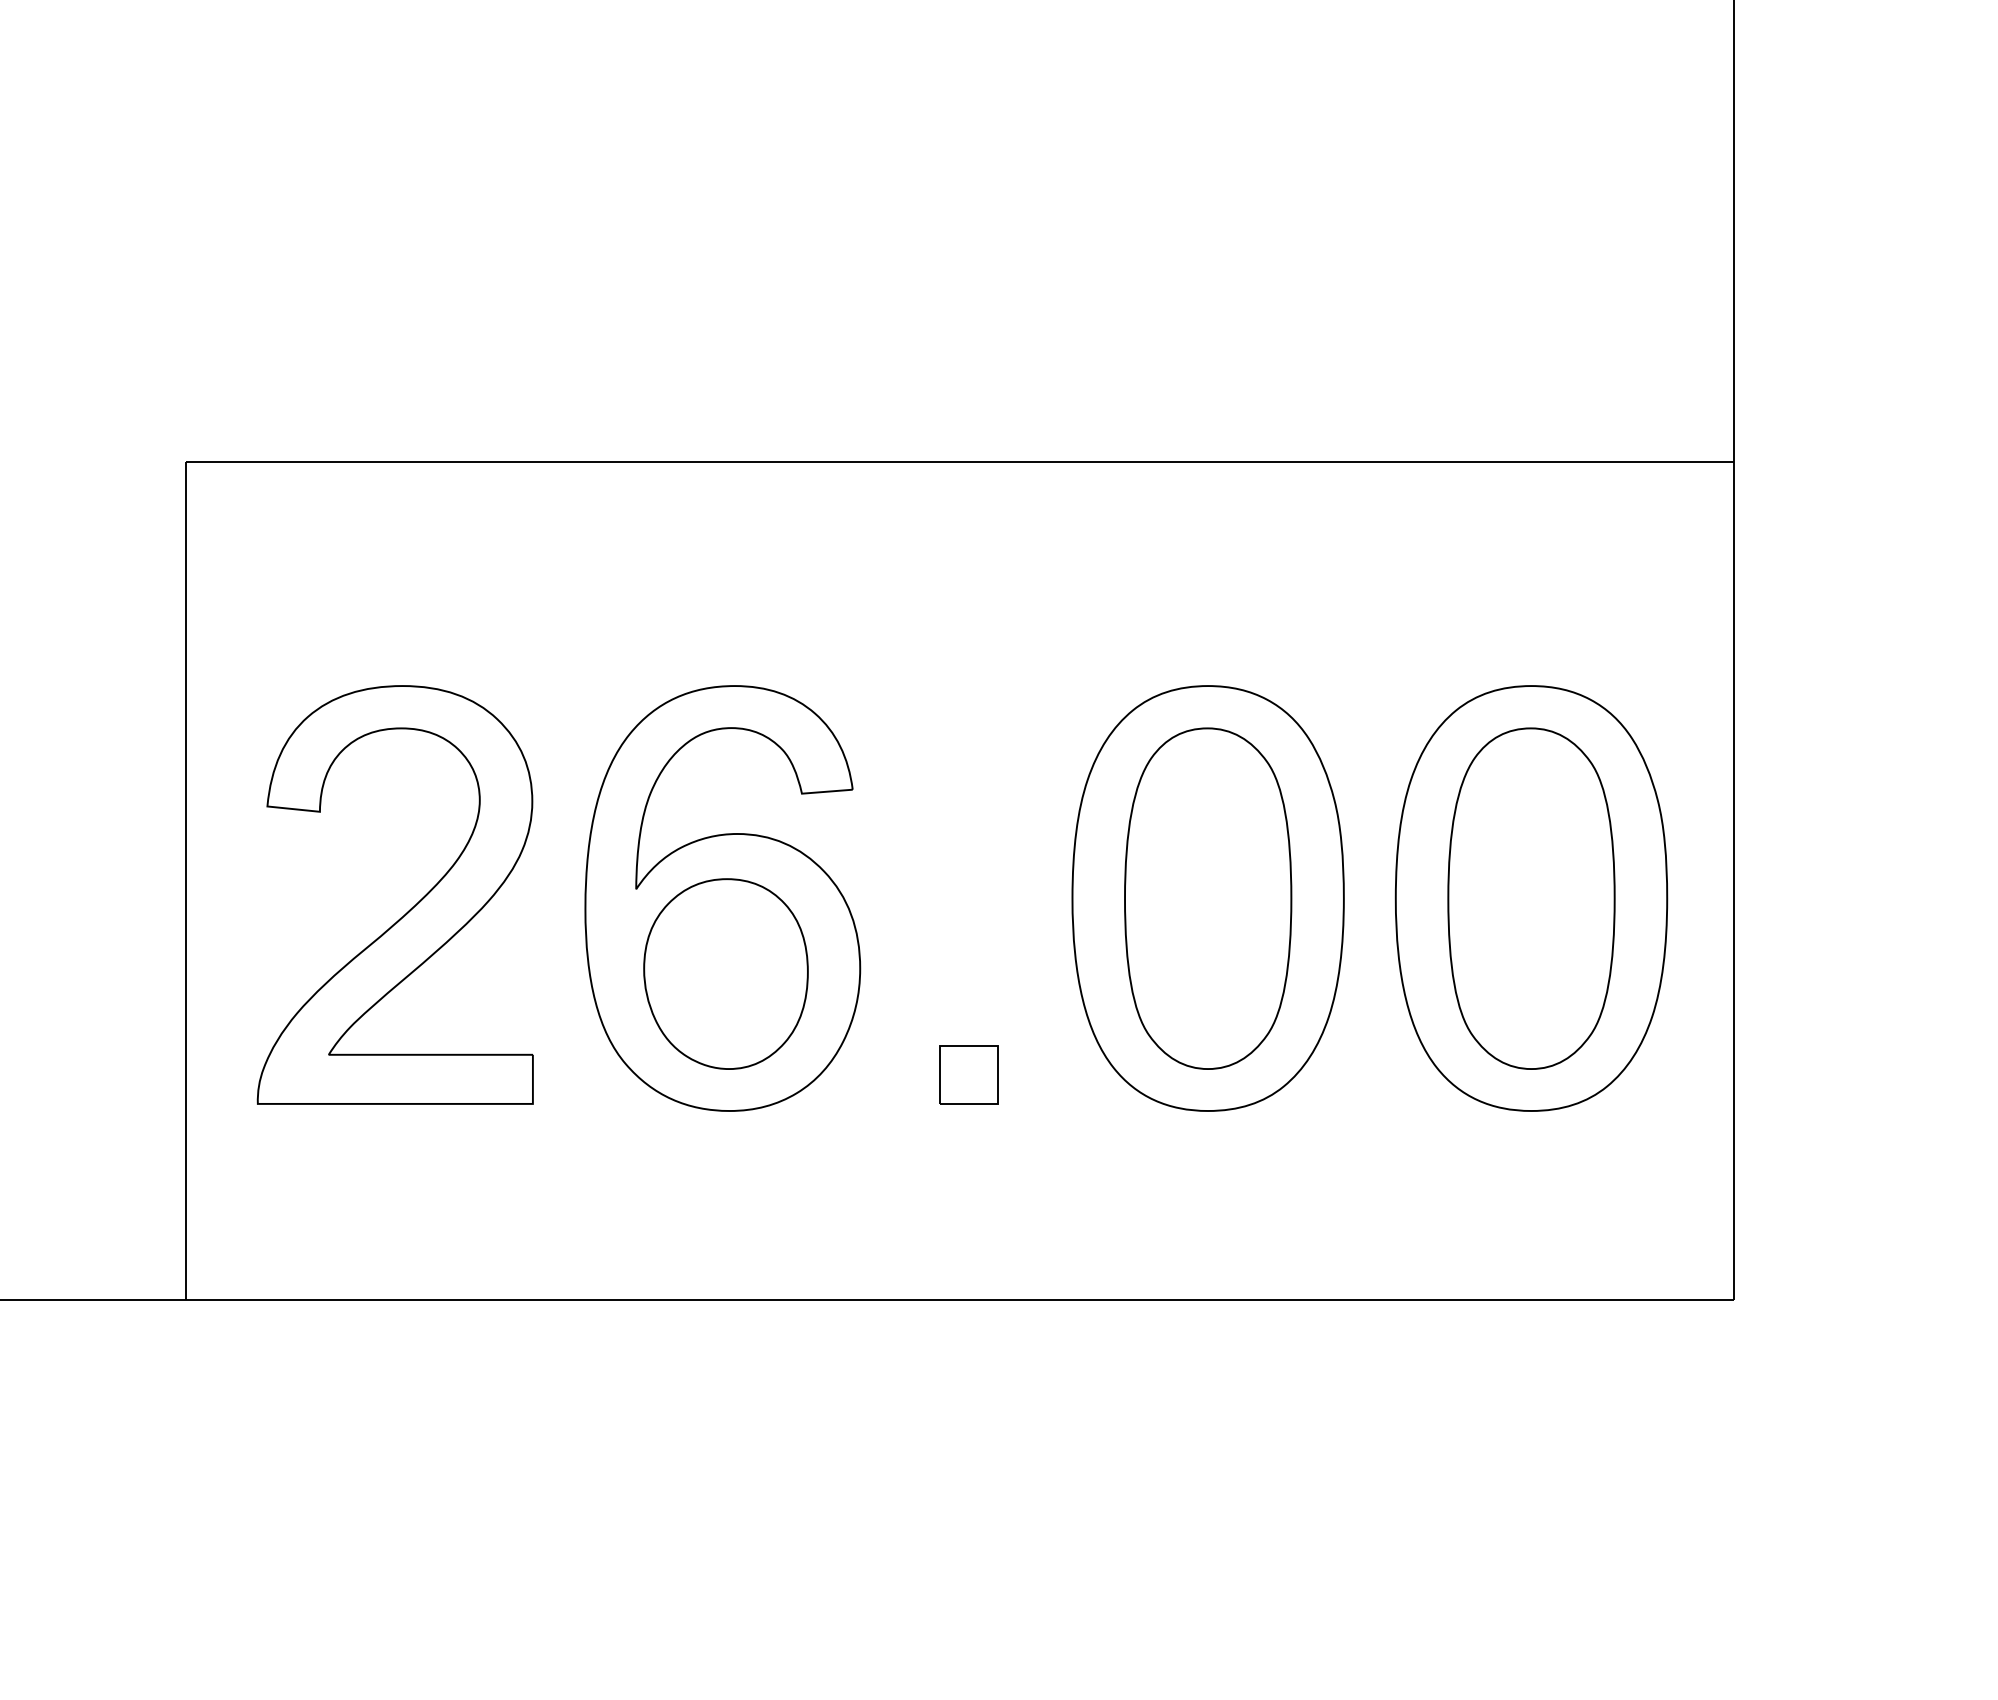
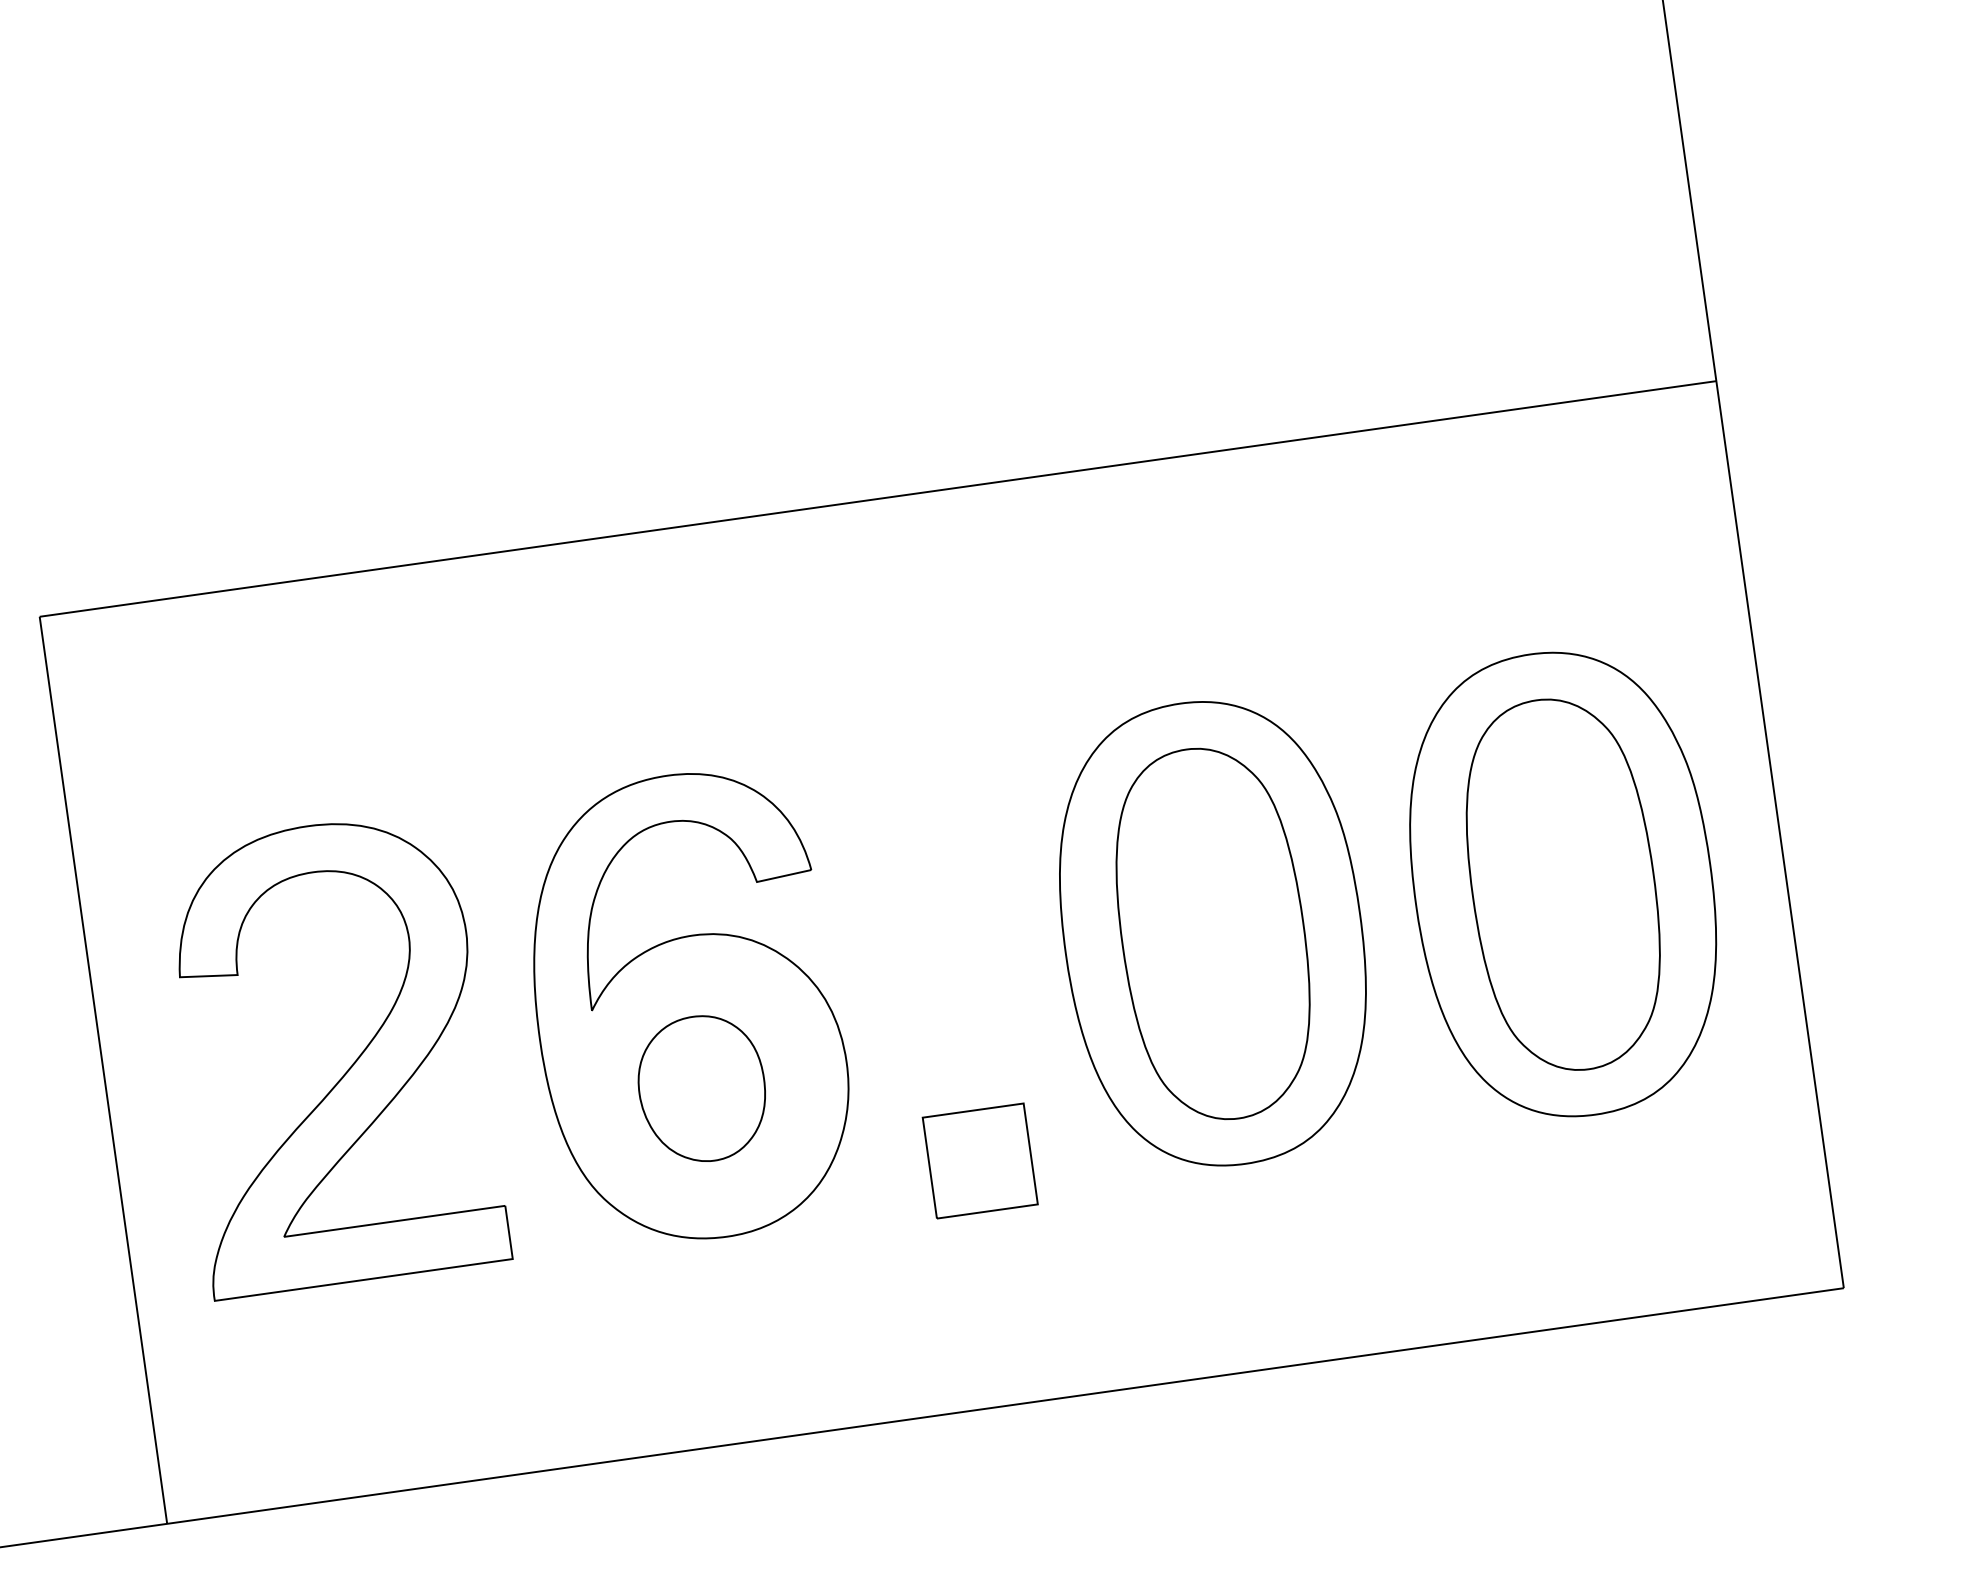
part: (725, 973) -> (701, 1088), size x0.7
part: (968, 1074) -> (980, 1160), size x1.6

